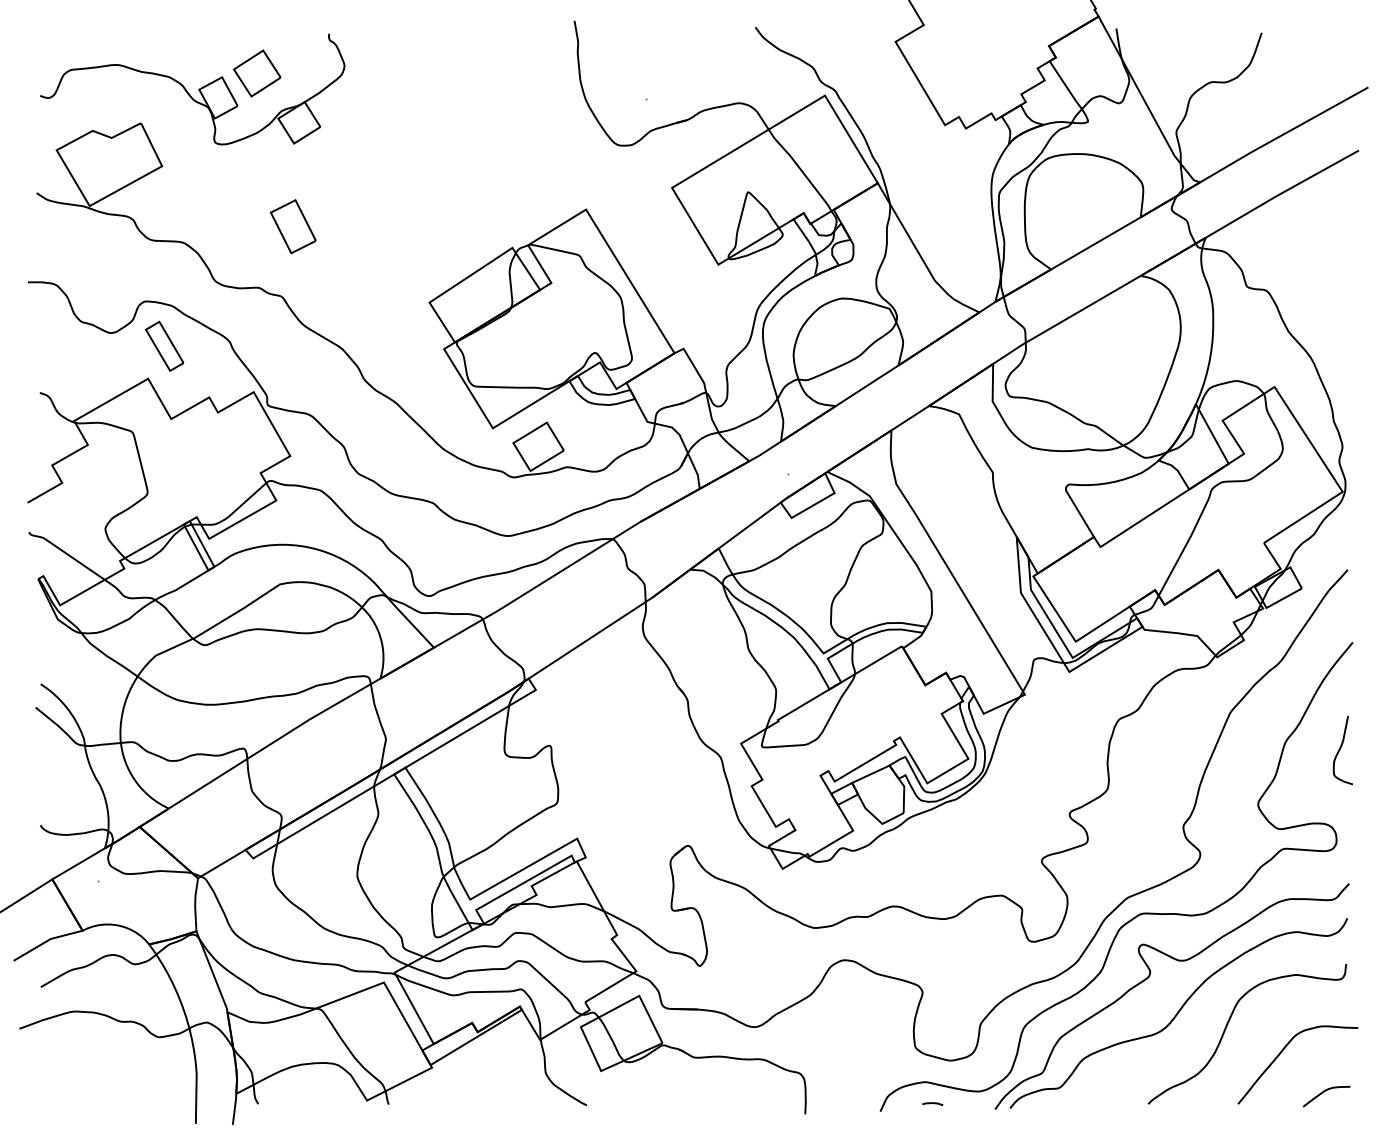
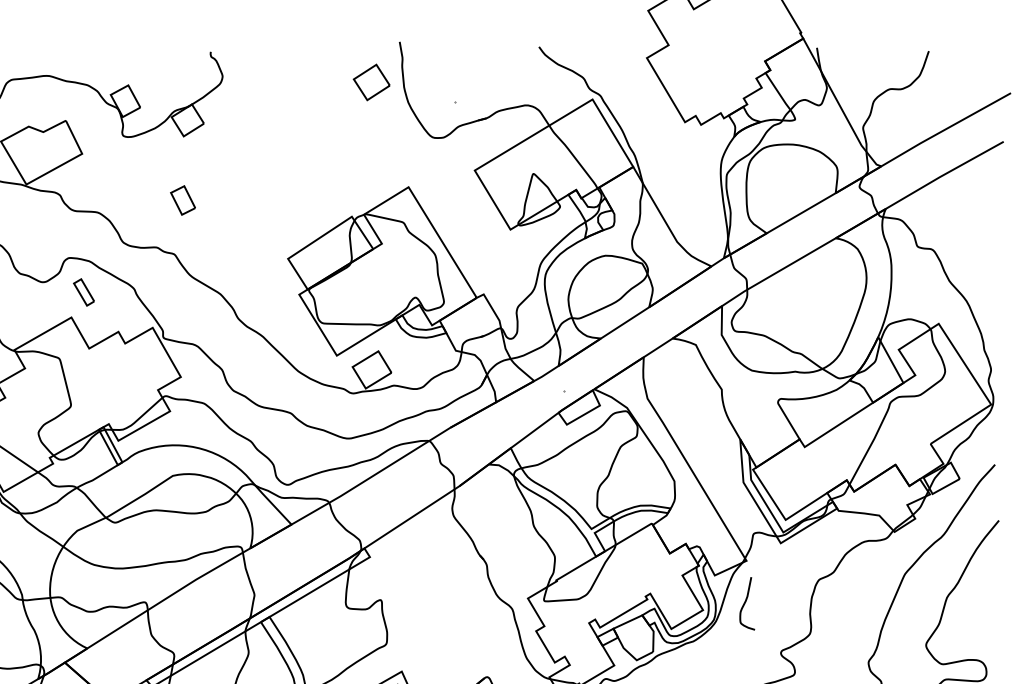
part: (256, 73) -> (371, 82), moved
part: (292, 226) -> (182, 200), size x0.7
part: (164, 345) -> (84, 291), size x0.7
curve: (1340, 750) -> (745, 603), moved

